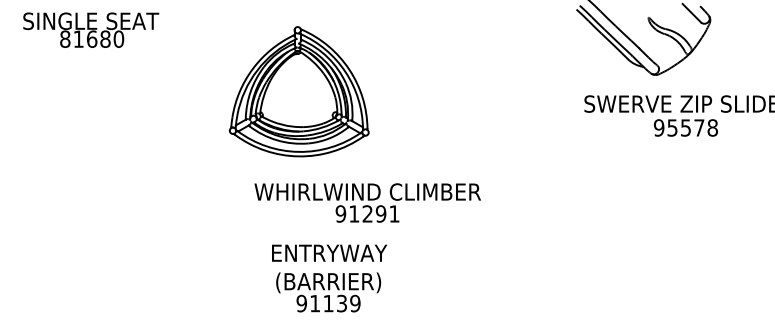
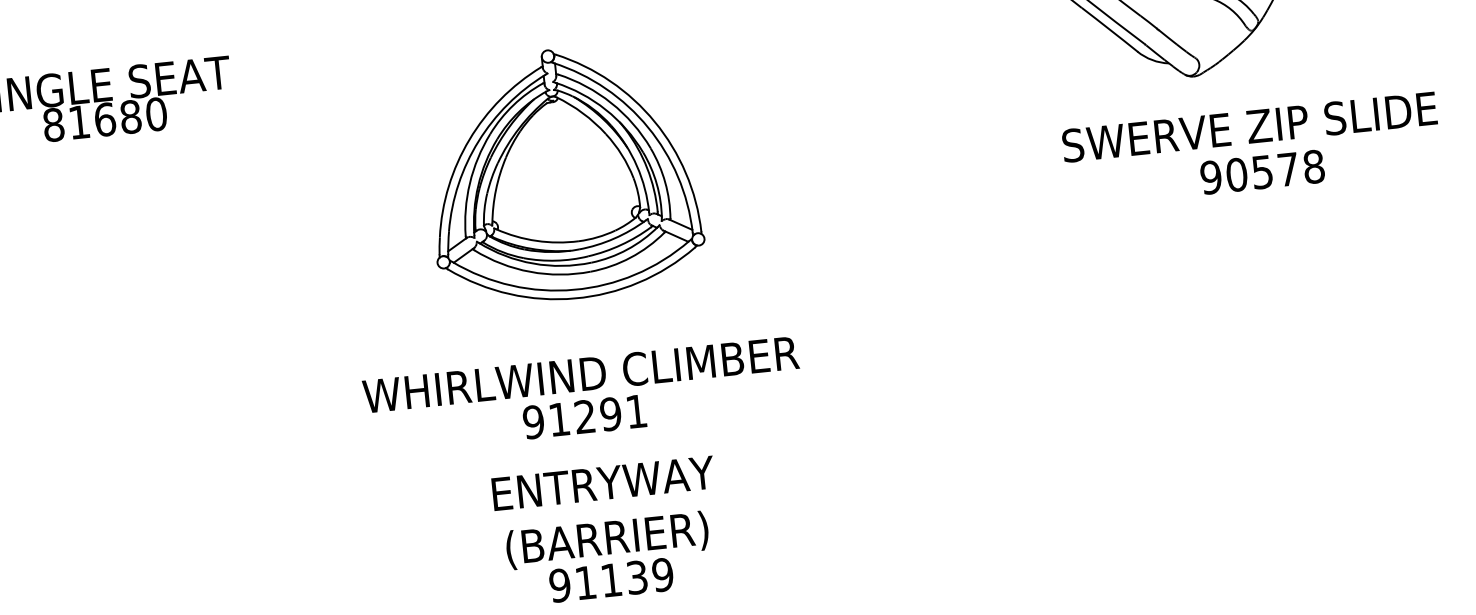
part: (299, 91) -> (563, 173), moved
text: (672, 127) -> (1236, 173), 95578 -> 90578
text: (367, 202) -> (582, 394), moved

